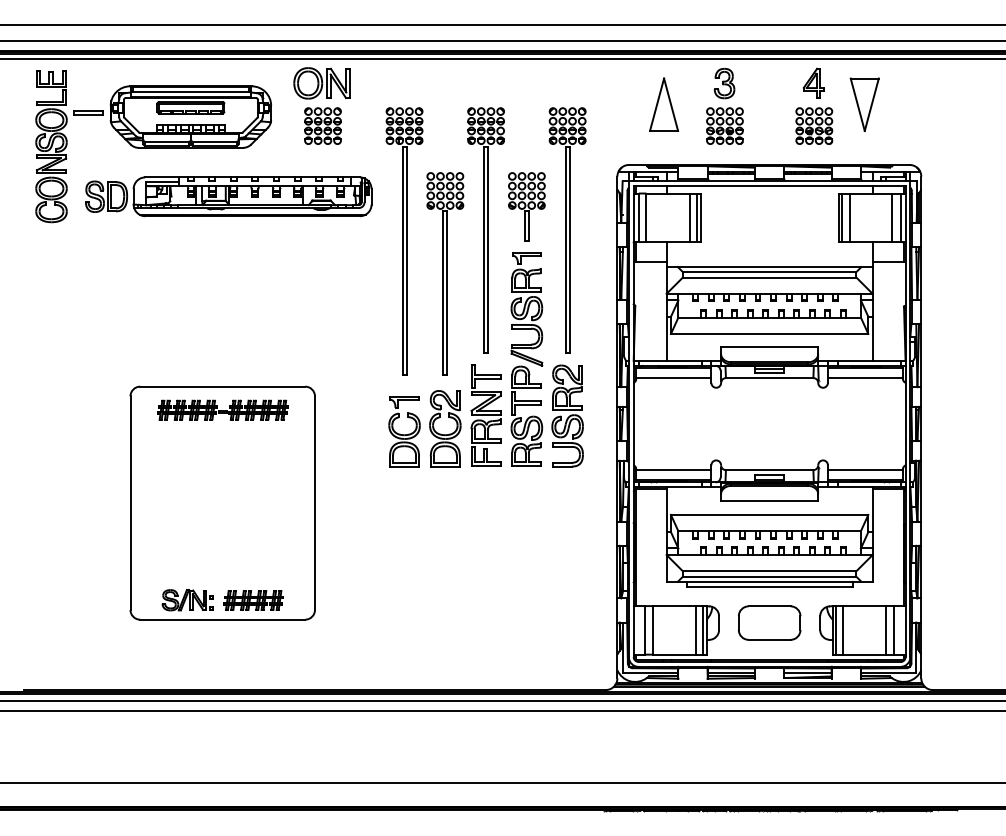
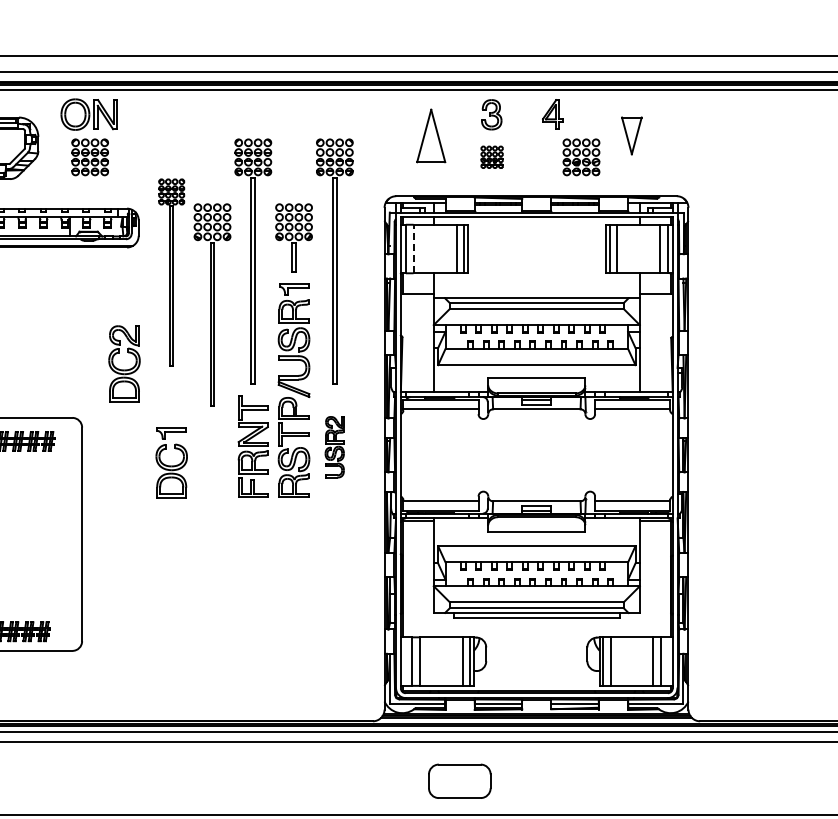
part: (813, 82) -> (552, 113), moved
part: (864, 104) -> (631, 135), size x0.7
part: (724, 125) -> (491, 156), size x0.6
line: (646, 217) -> (413, 248), solid -> dashed
part: (404, 241) -> (171, 272), size x0.7
part: (567, 415) -> (334, 446), size x0.6
part: (445, 428) -> (124, 363), moved
part: (769, 622) -> (459, 780), moved

